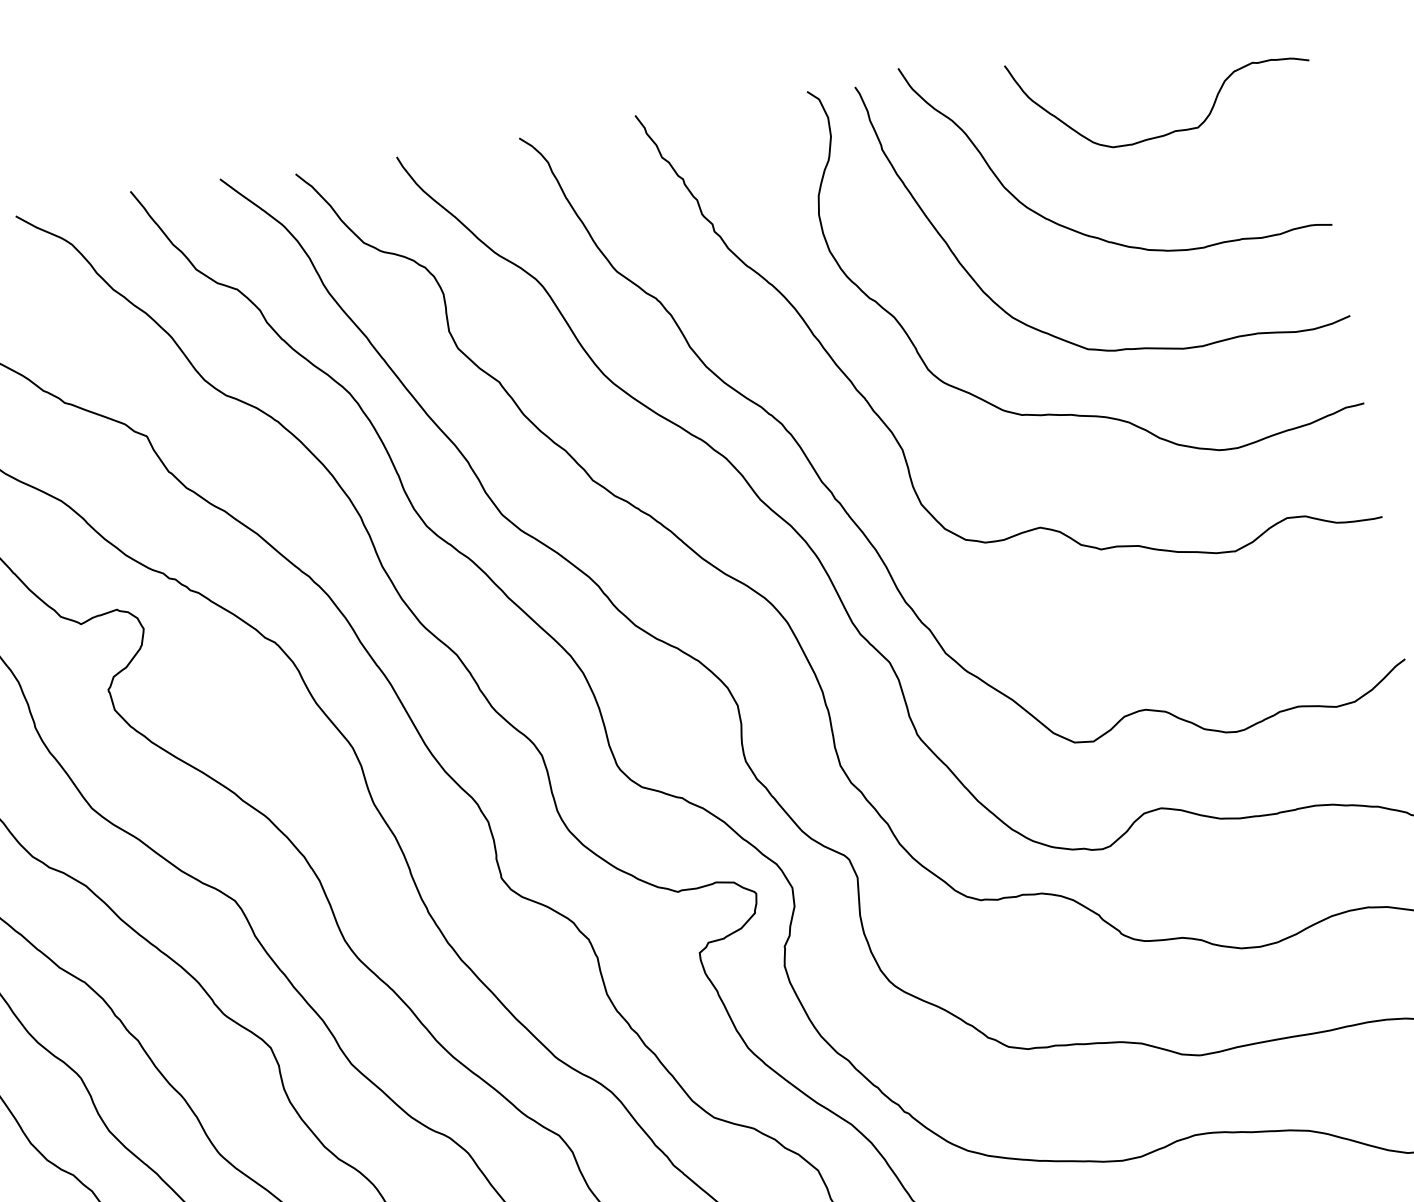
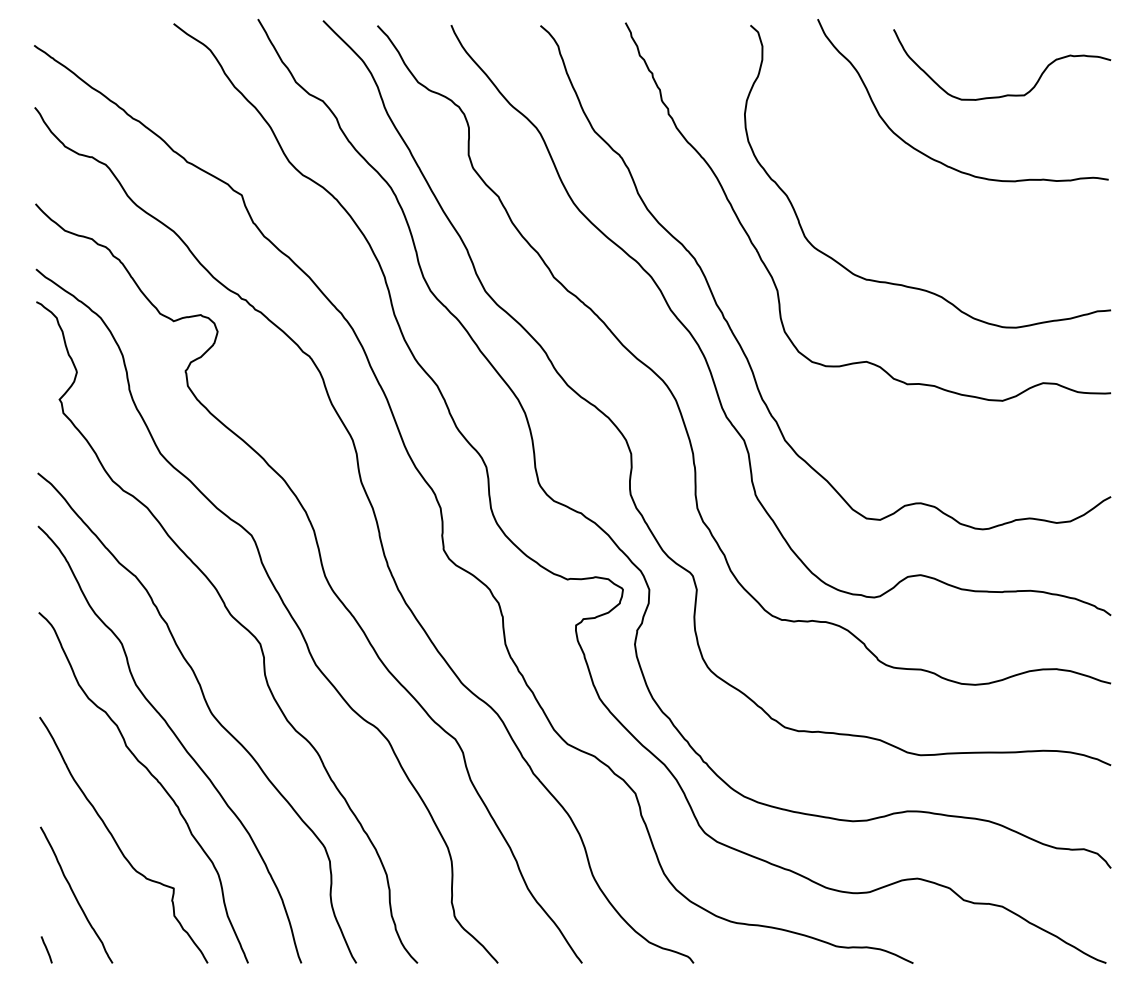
curve: (1052, 333) -> (897, 225), removed

